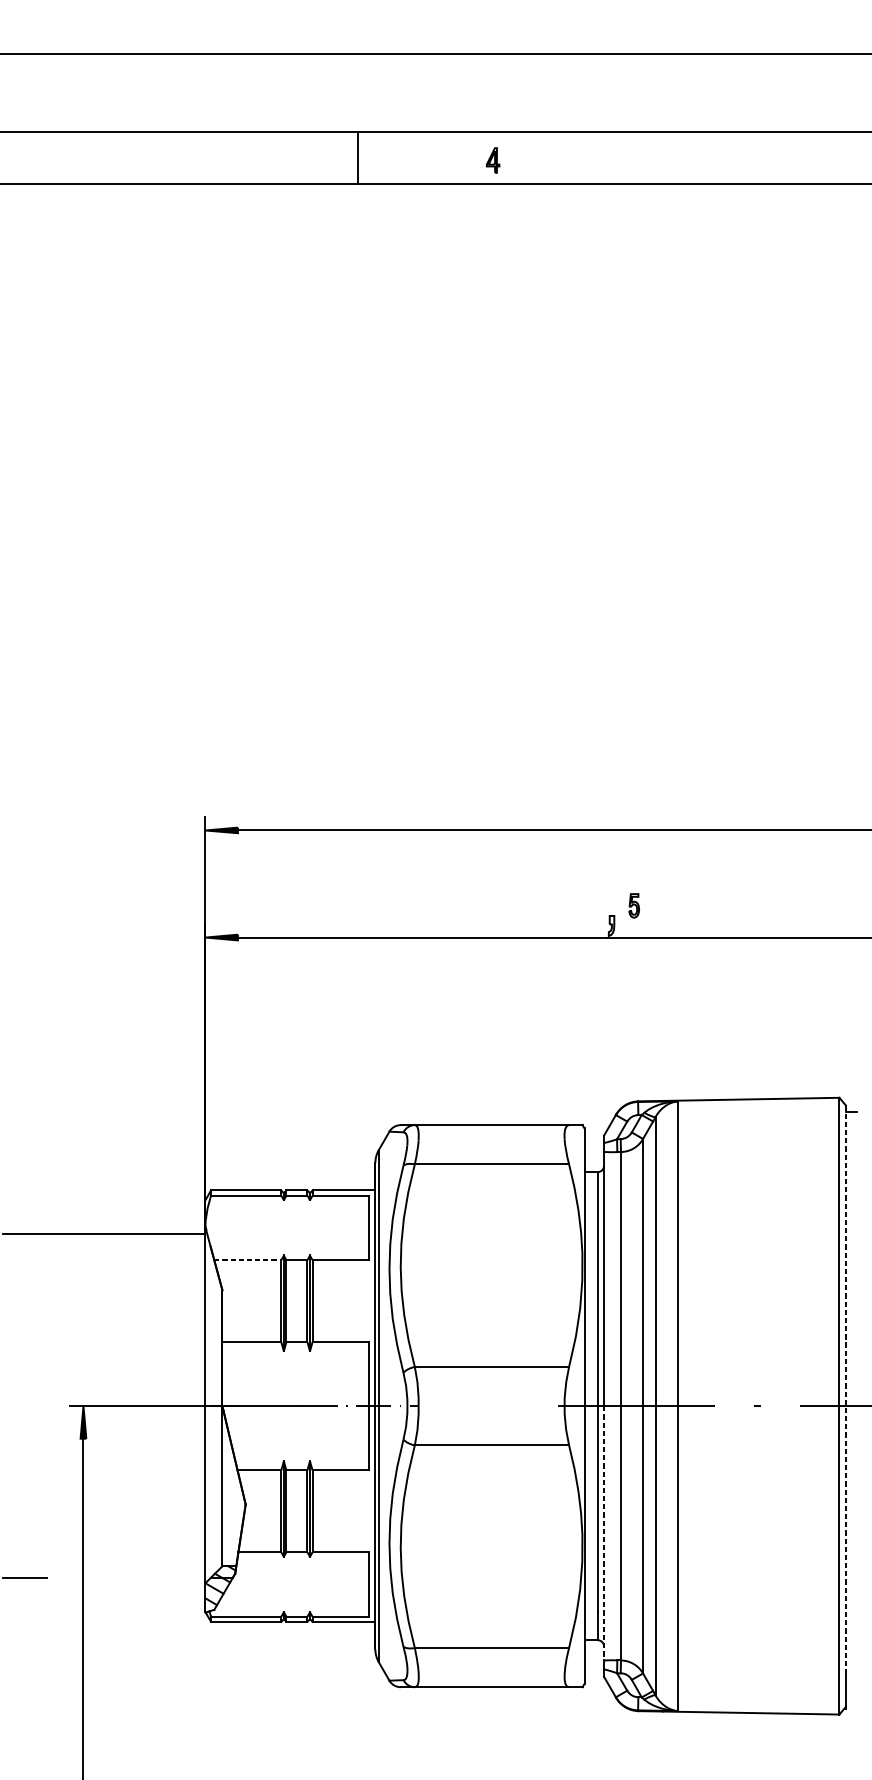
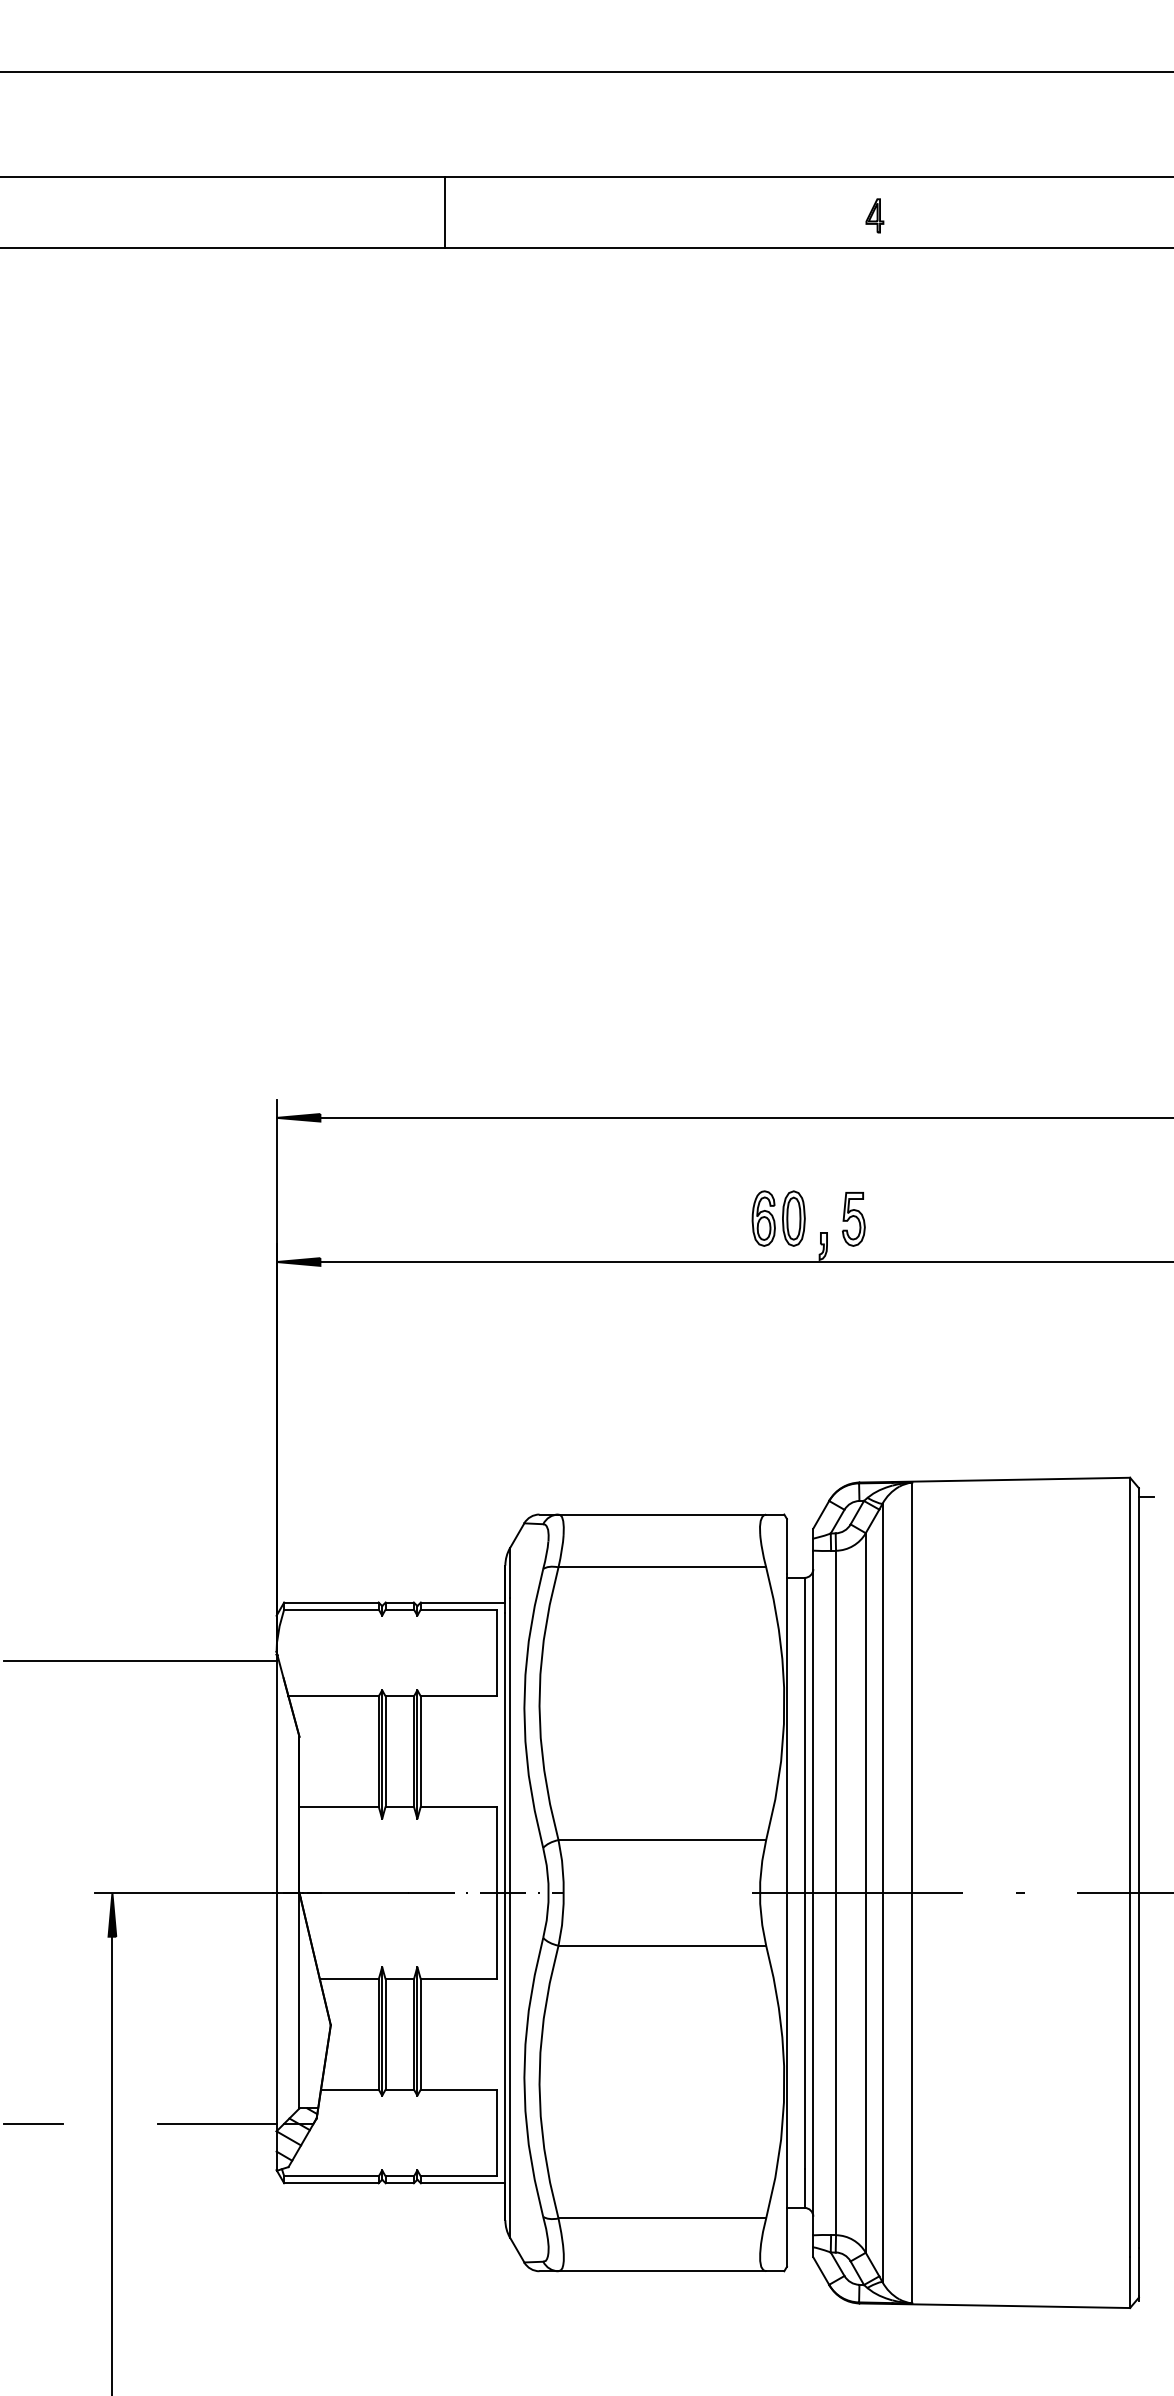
line: (358, 157) -> (445, 212), moved
part: (492, 160) -> (874, 215), moved
part: (578, 905) -> (778, 1218), added
part: (633, 905) -> (853, 1219), size x1.67
line: (248, 1260) -> (334, 1696), dashed -> solid
line: (845, 1388) -> (1138, 1868), dashed -> solid
line: (604, 1533) -> (813, 2064), dashed -> solid
line: (160, 1578) -> (216, 2124), added

